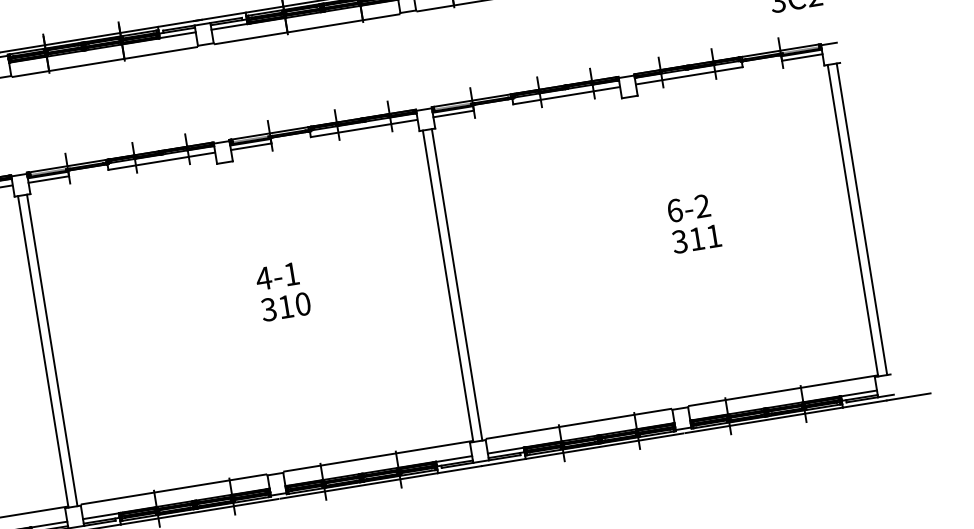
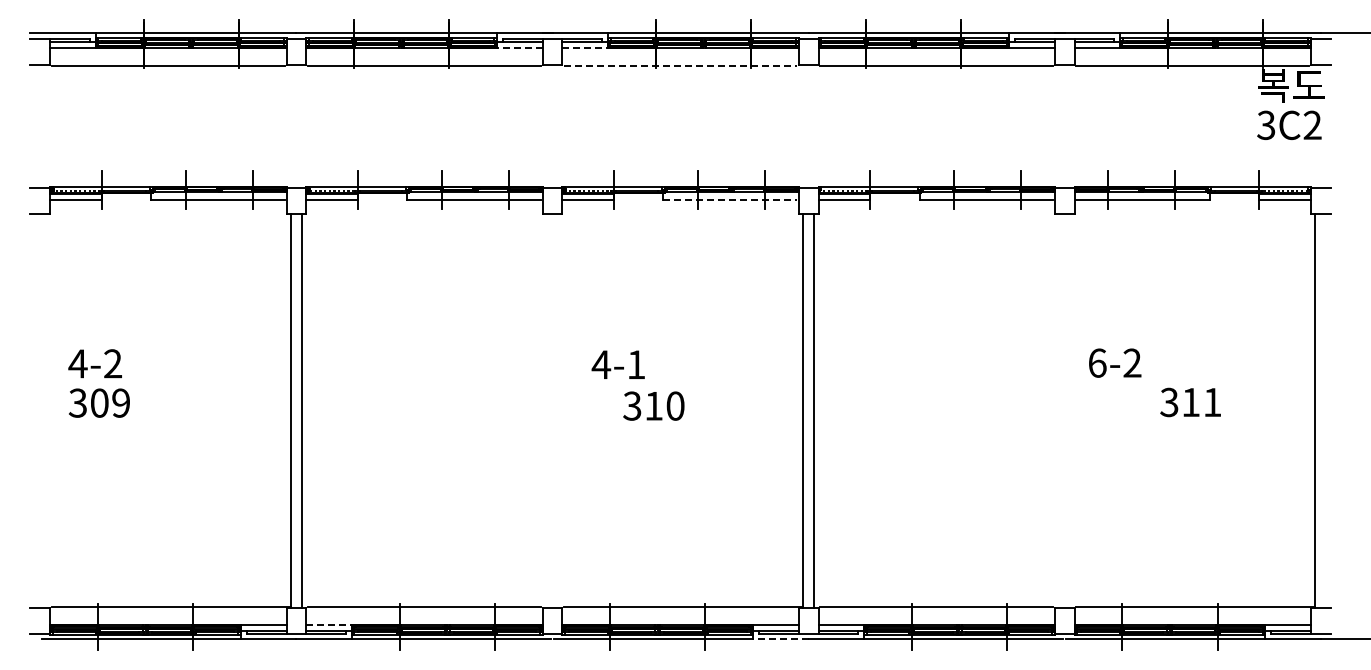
line: (229, 26) -> (585, 47), solid -> dashed
line: (307, 29) -> (680, 66), solid -> dashed
line: (177, 35) -> (519, 47), solid -> dashed
line: (363, 128) -> (730, 199), solid -> dashed
line: (862, 219) -> (1326, 411), removed
text: (696, 239) -> (1190, 402), moved
text: (276, 276) -> (617, 364), moved
text: (285, 306) -> (653, 405), moved
line: (459, 469) -> (780, 639), solid -> dashed
line: (101, 516) -> (329, 625), solid -> dashed

